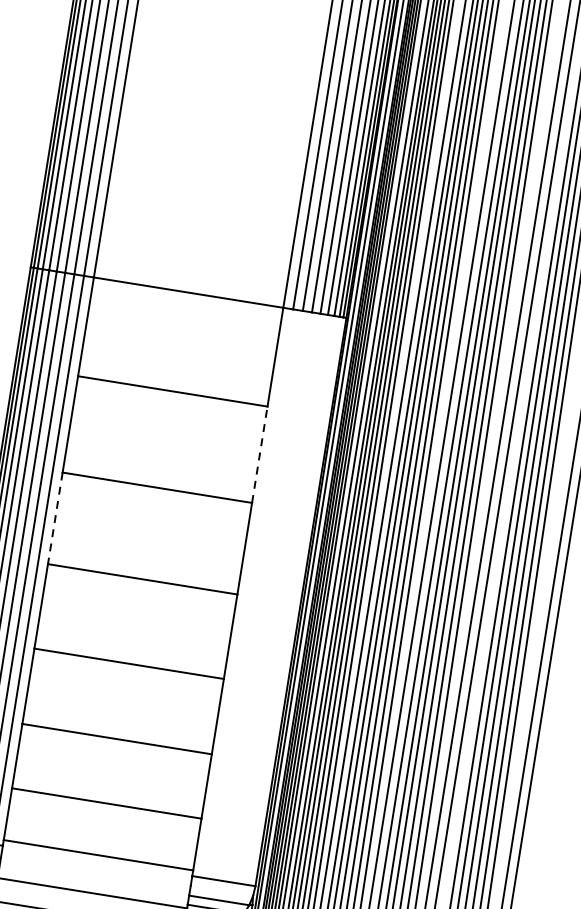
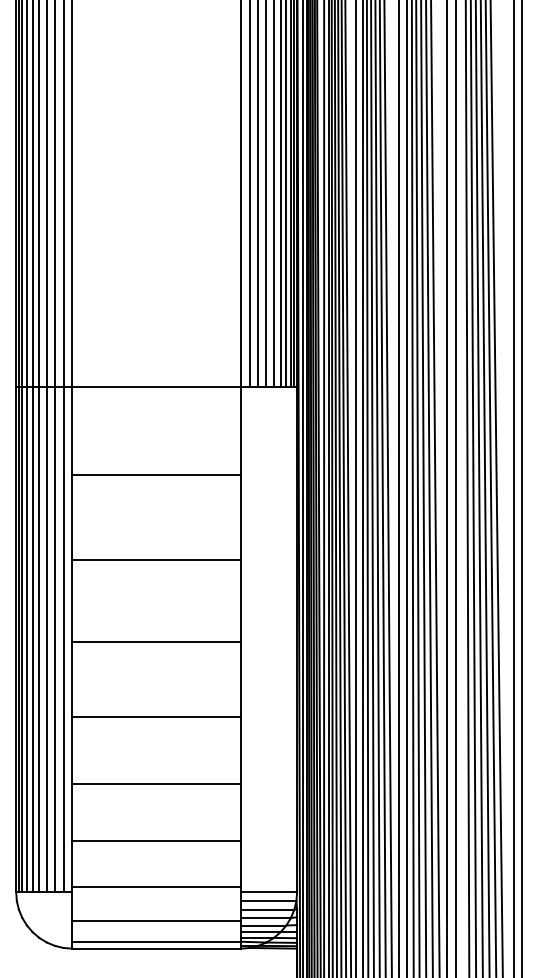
line: (259, 454) -> (240, 517), dashed -> solid
line: (55, 518) -> (72, 601), dashed -> solid
line: (221, 891) -> (268, 901), added

